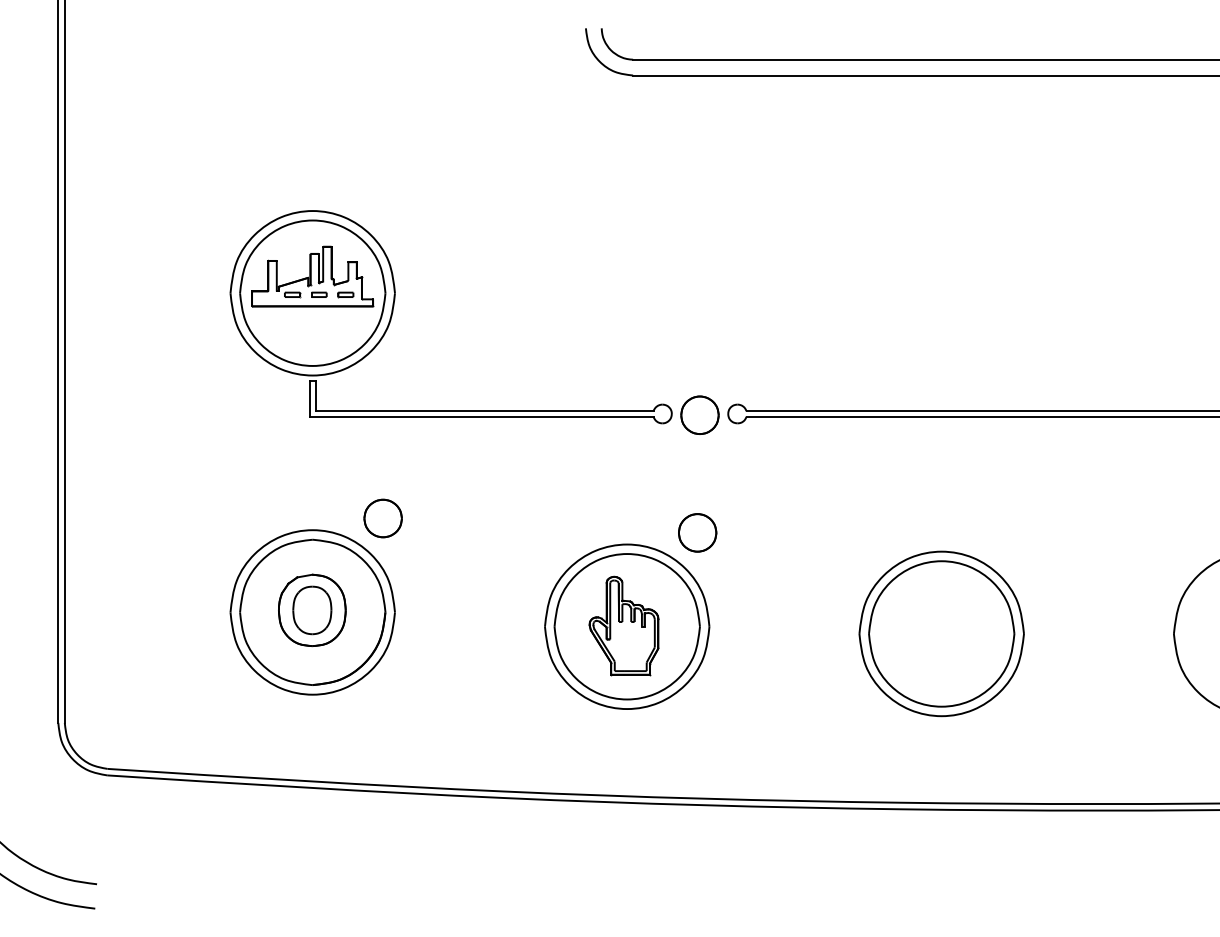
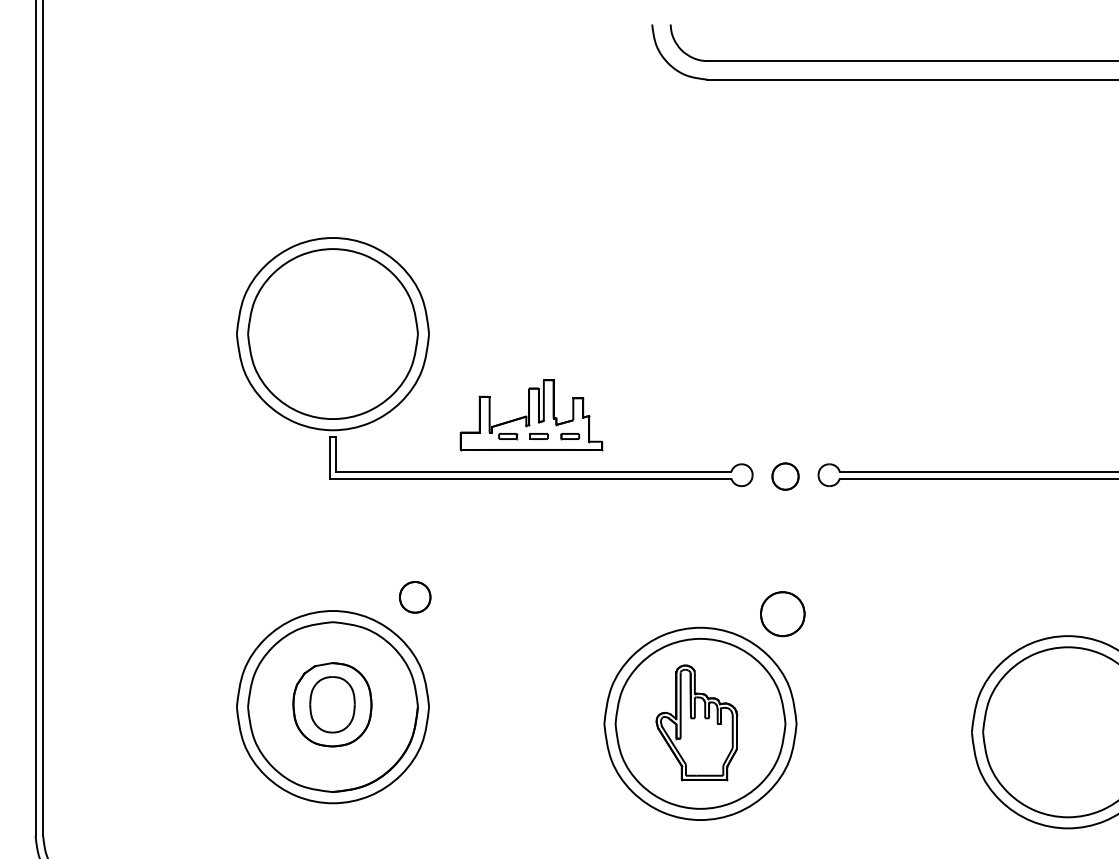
part: (312, 276) -> (531, 415), moved
part: (699, 414) -> (784, 475), size x0.6
part: (382, 518) -> (414, 597), size x0.7

